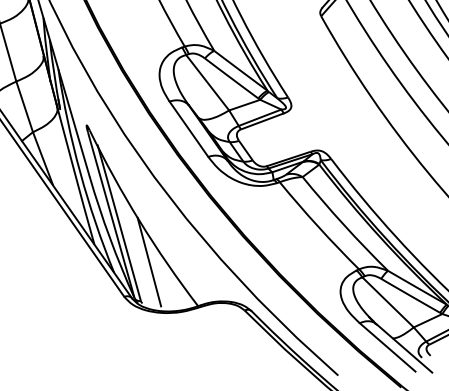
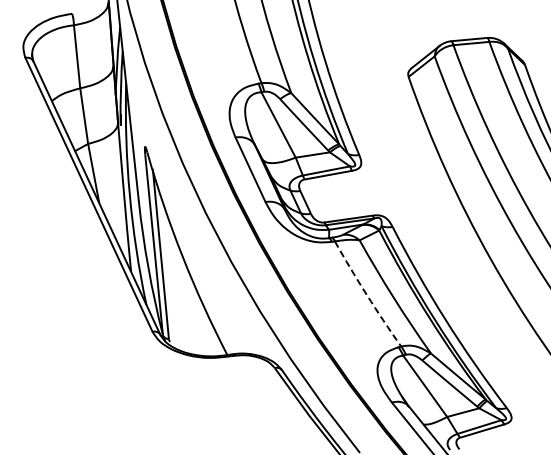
arc: (318, 226) -> (366, 294), solid -> dashed
line: (149, 262) -> (184, 300), removed

